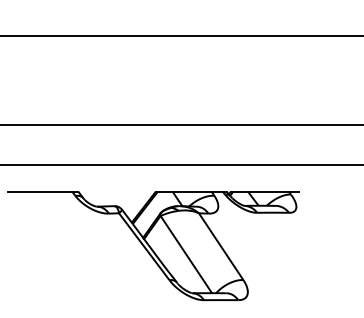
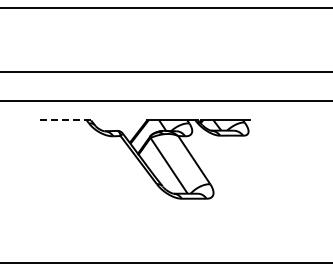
line: (44, 191) -> (66, 120), solid -> dashed

